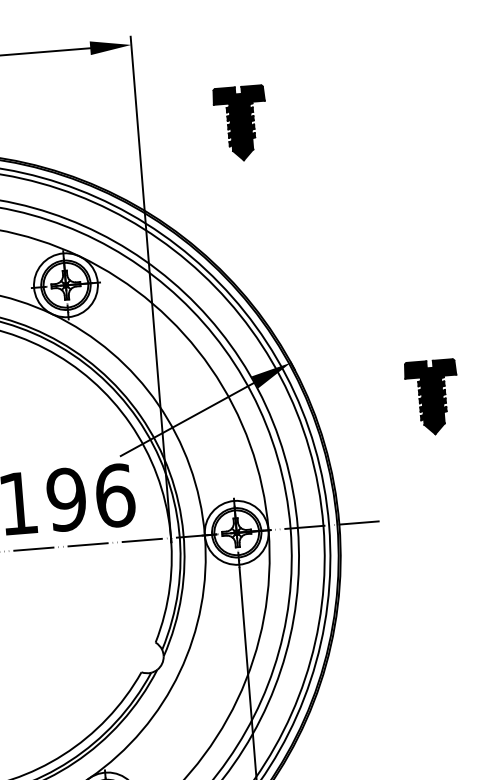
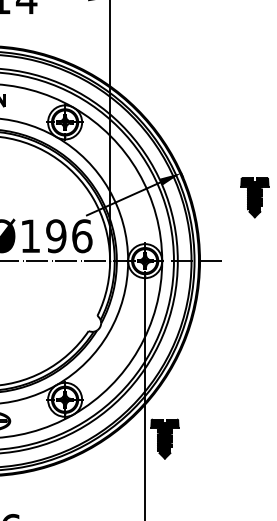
part: (240, 122) -> (164, 43), removed

